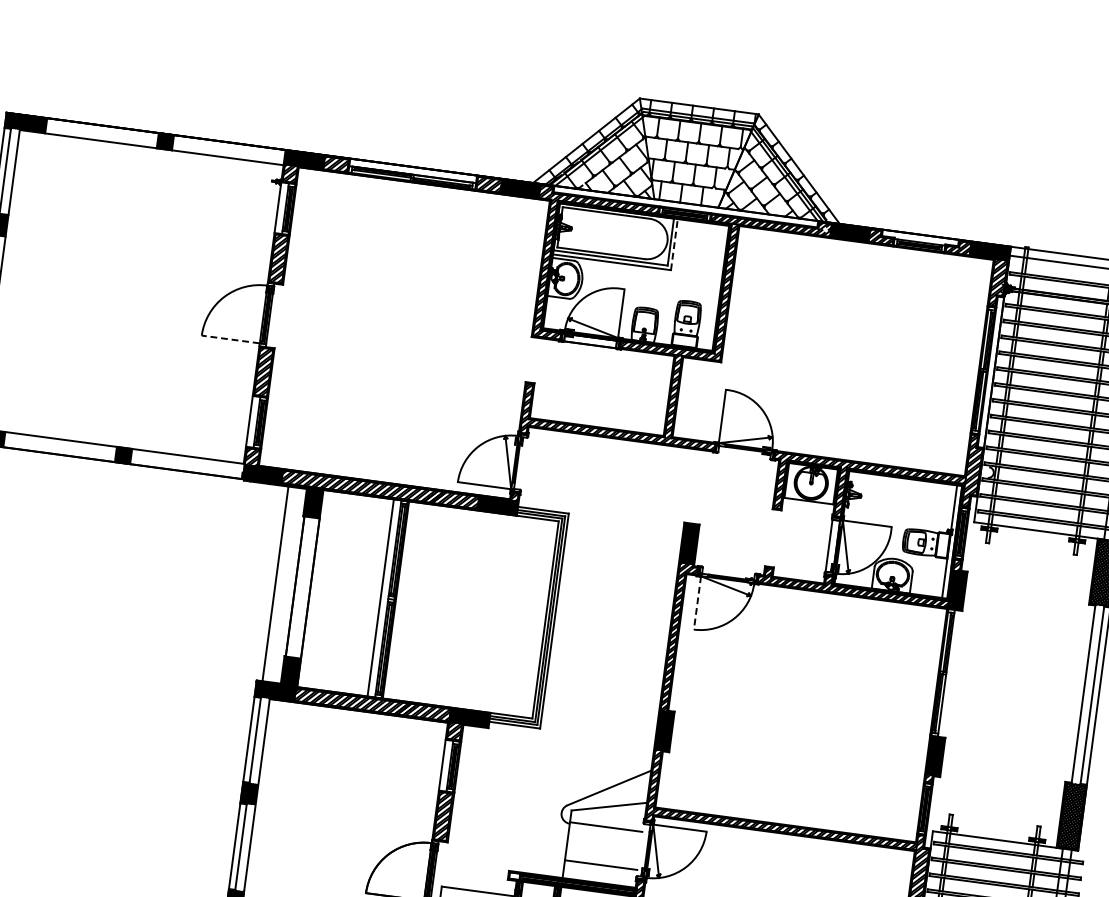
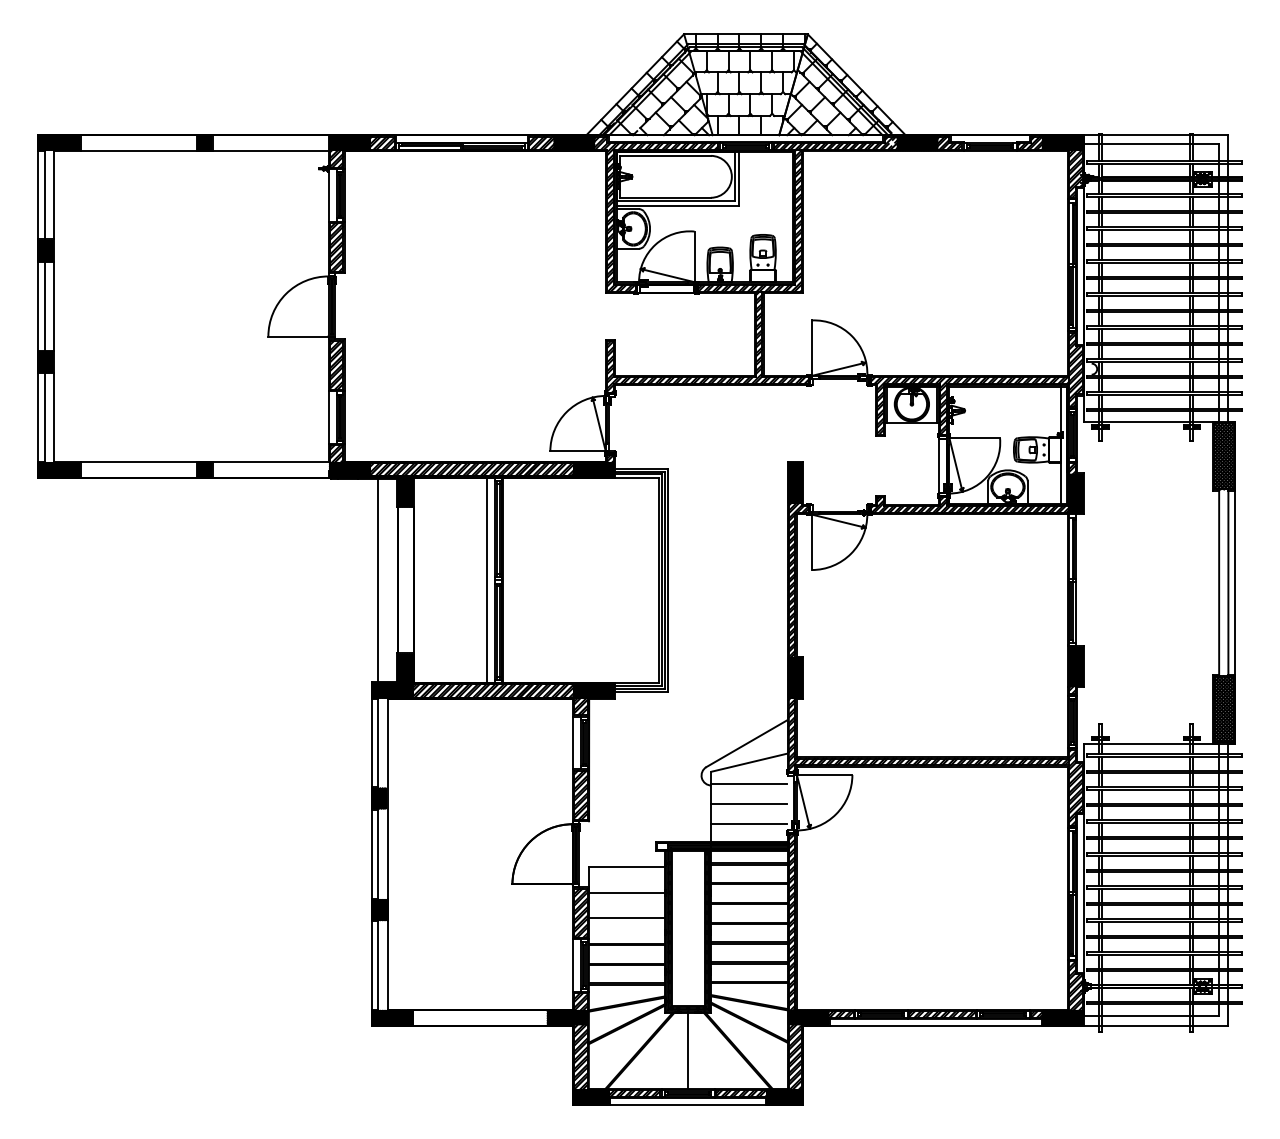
line: (674, 244) -> (739, 178), dashed -> solid
line: (229, 339) -> (297, 336), dashed -> solid
line: (697, 603) -> (811, 542), dashed -> solid
line: (603, 845) -> (748, 803), added

